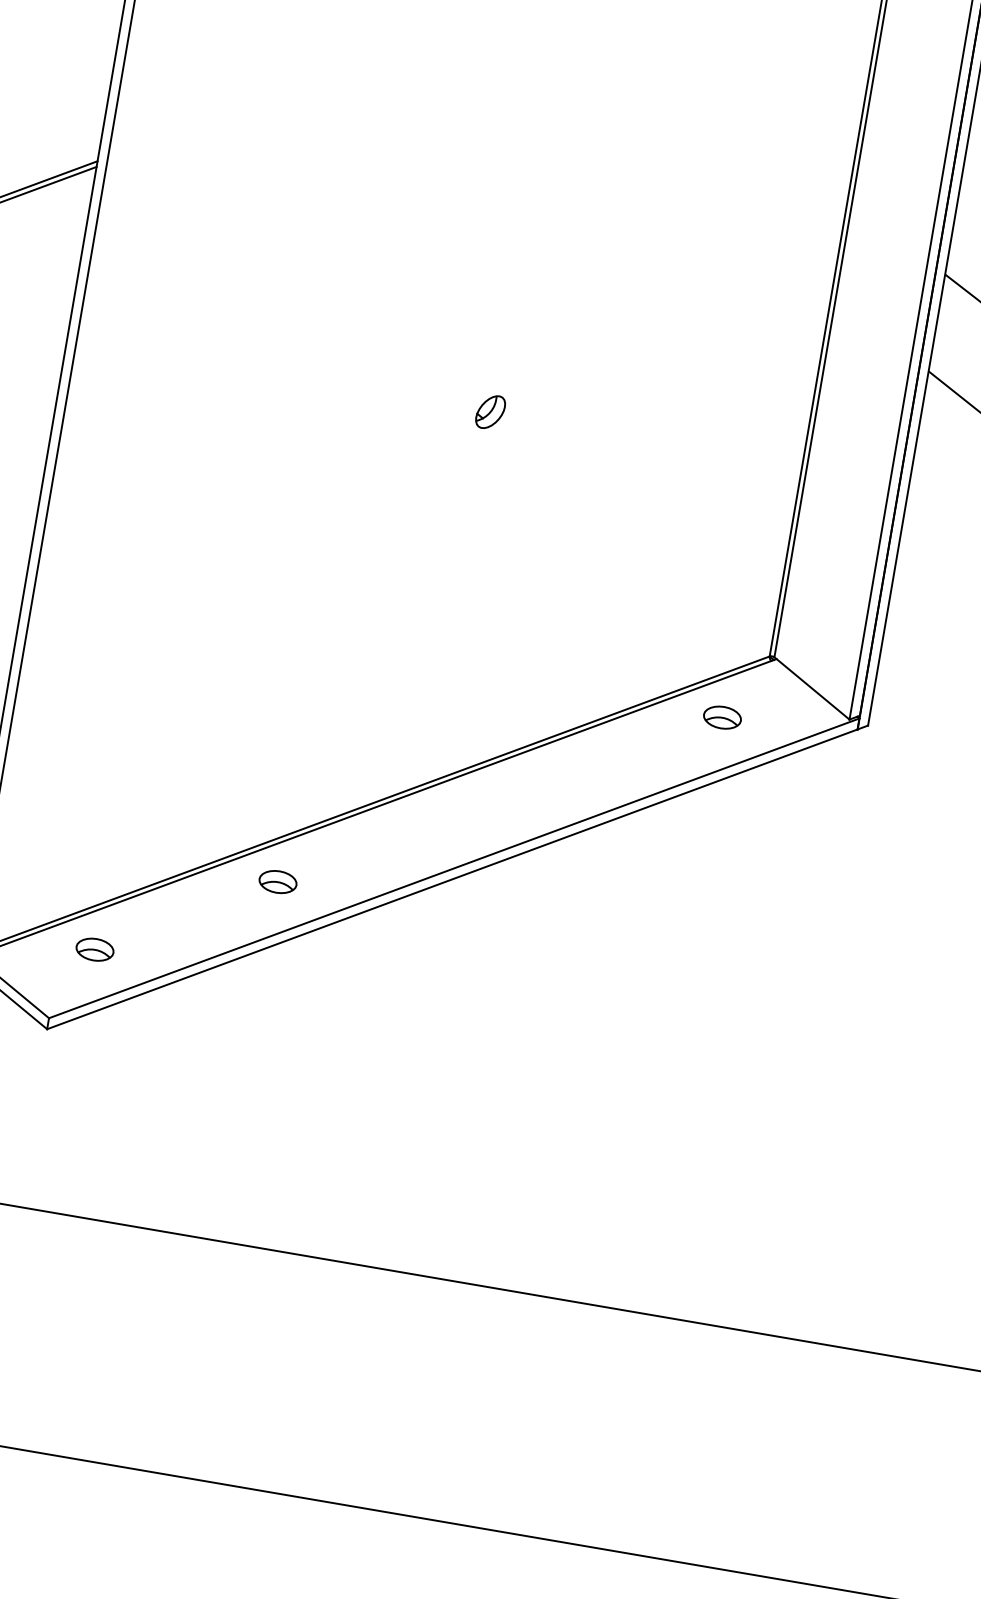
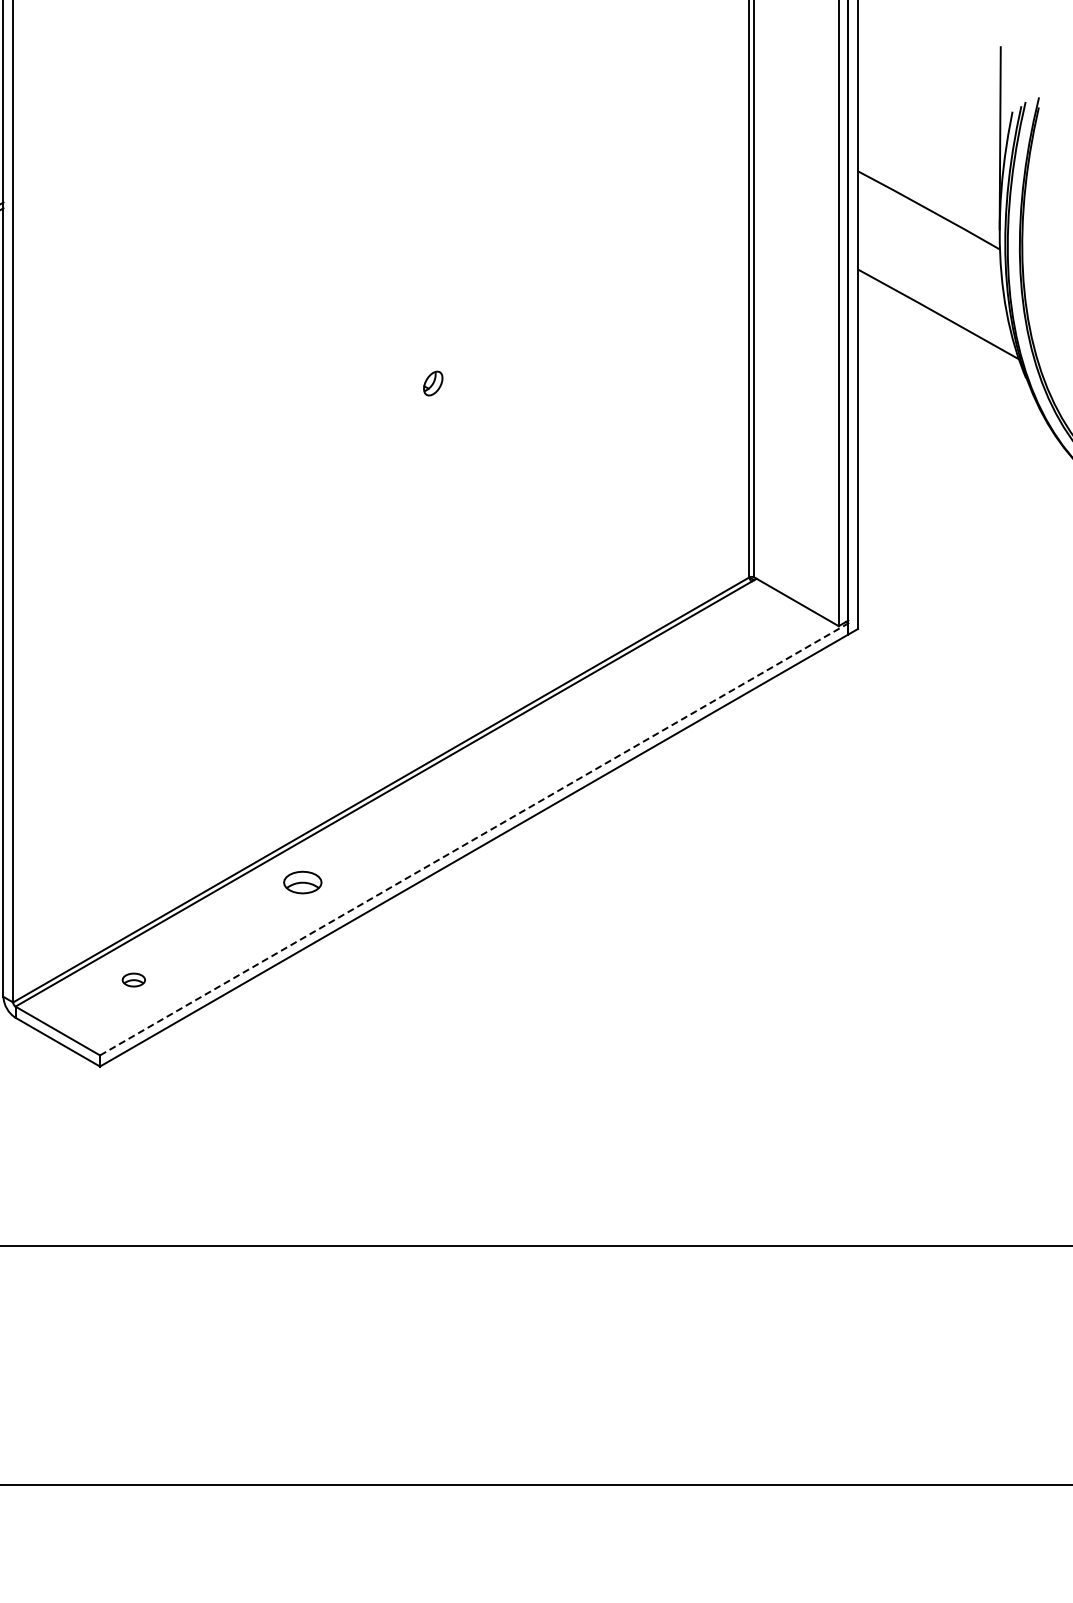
part: (490, 412) -> (433, 383), size x0.7
part: (721, 717) -> (712, 645), removed
line: (454, 868) -> (474, 839), solid -> dashed
part: (94, 949) -> (133, 979), size x0.6

